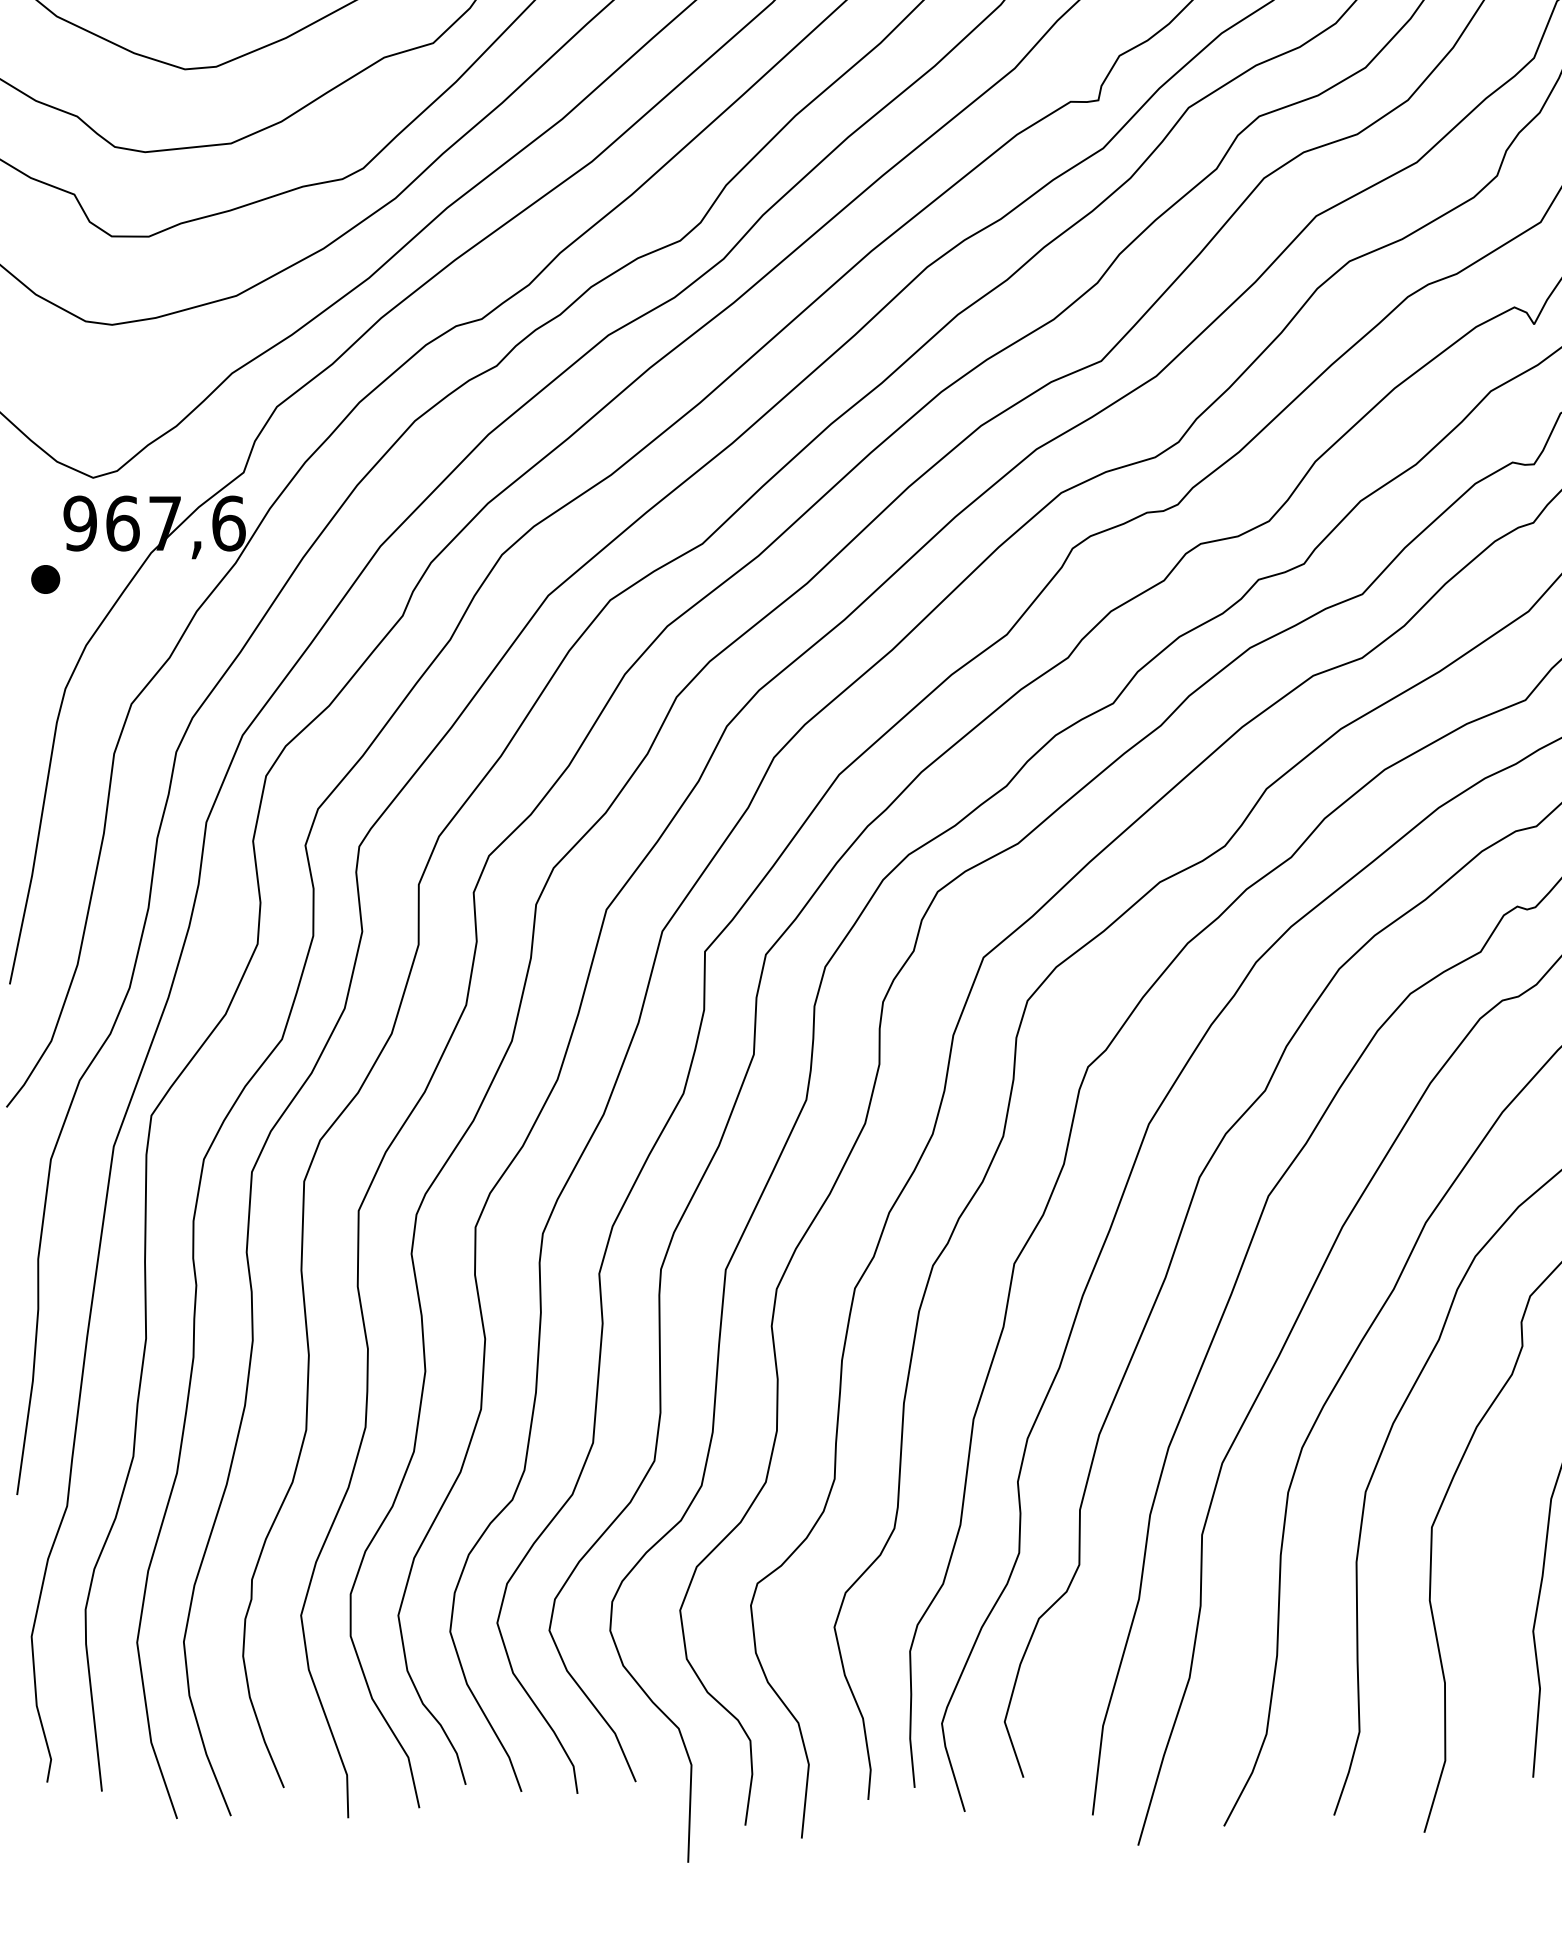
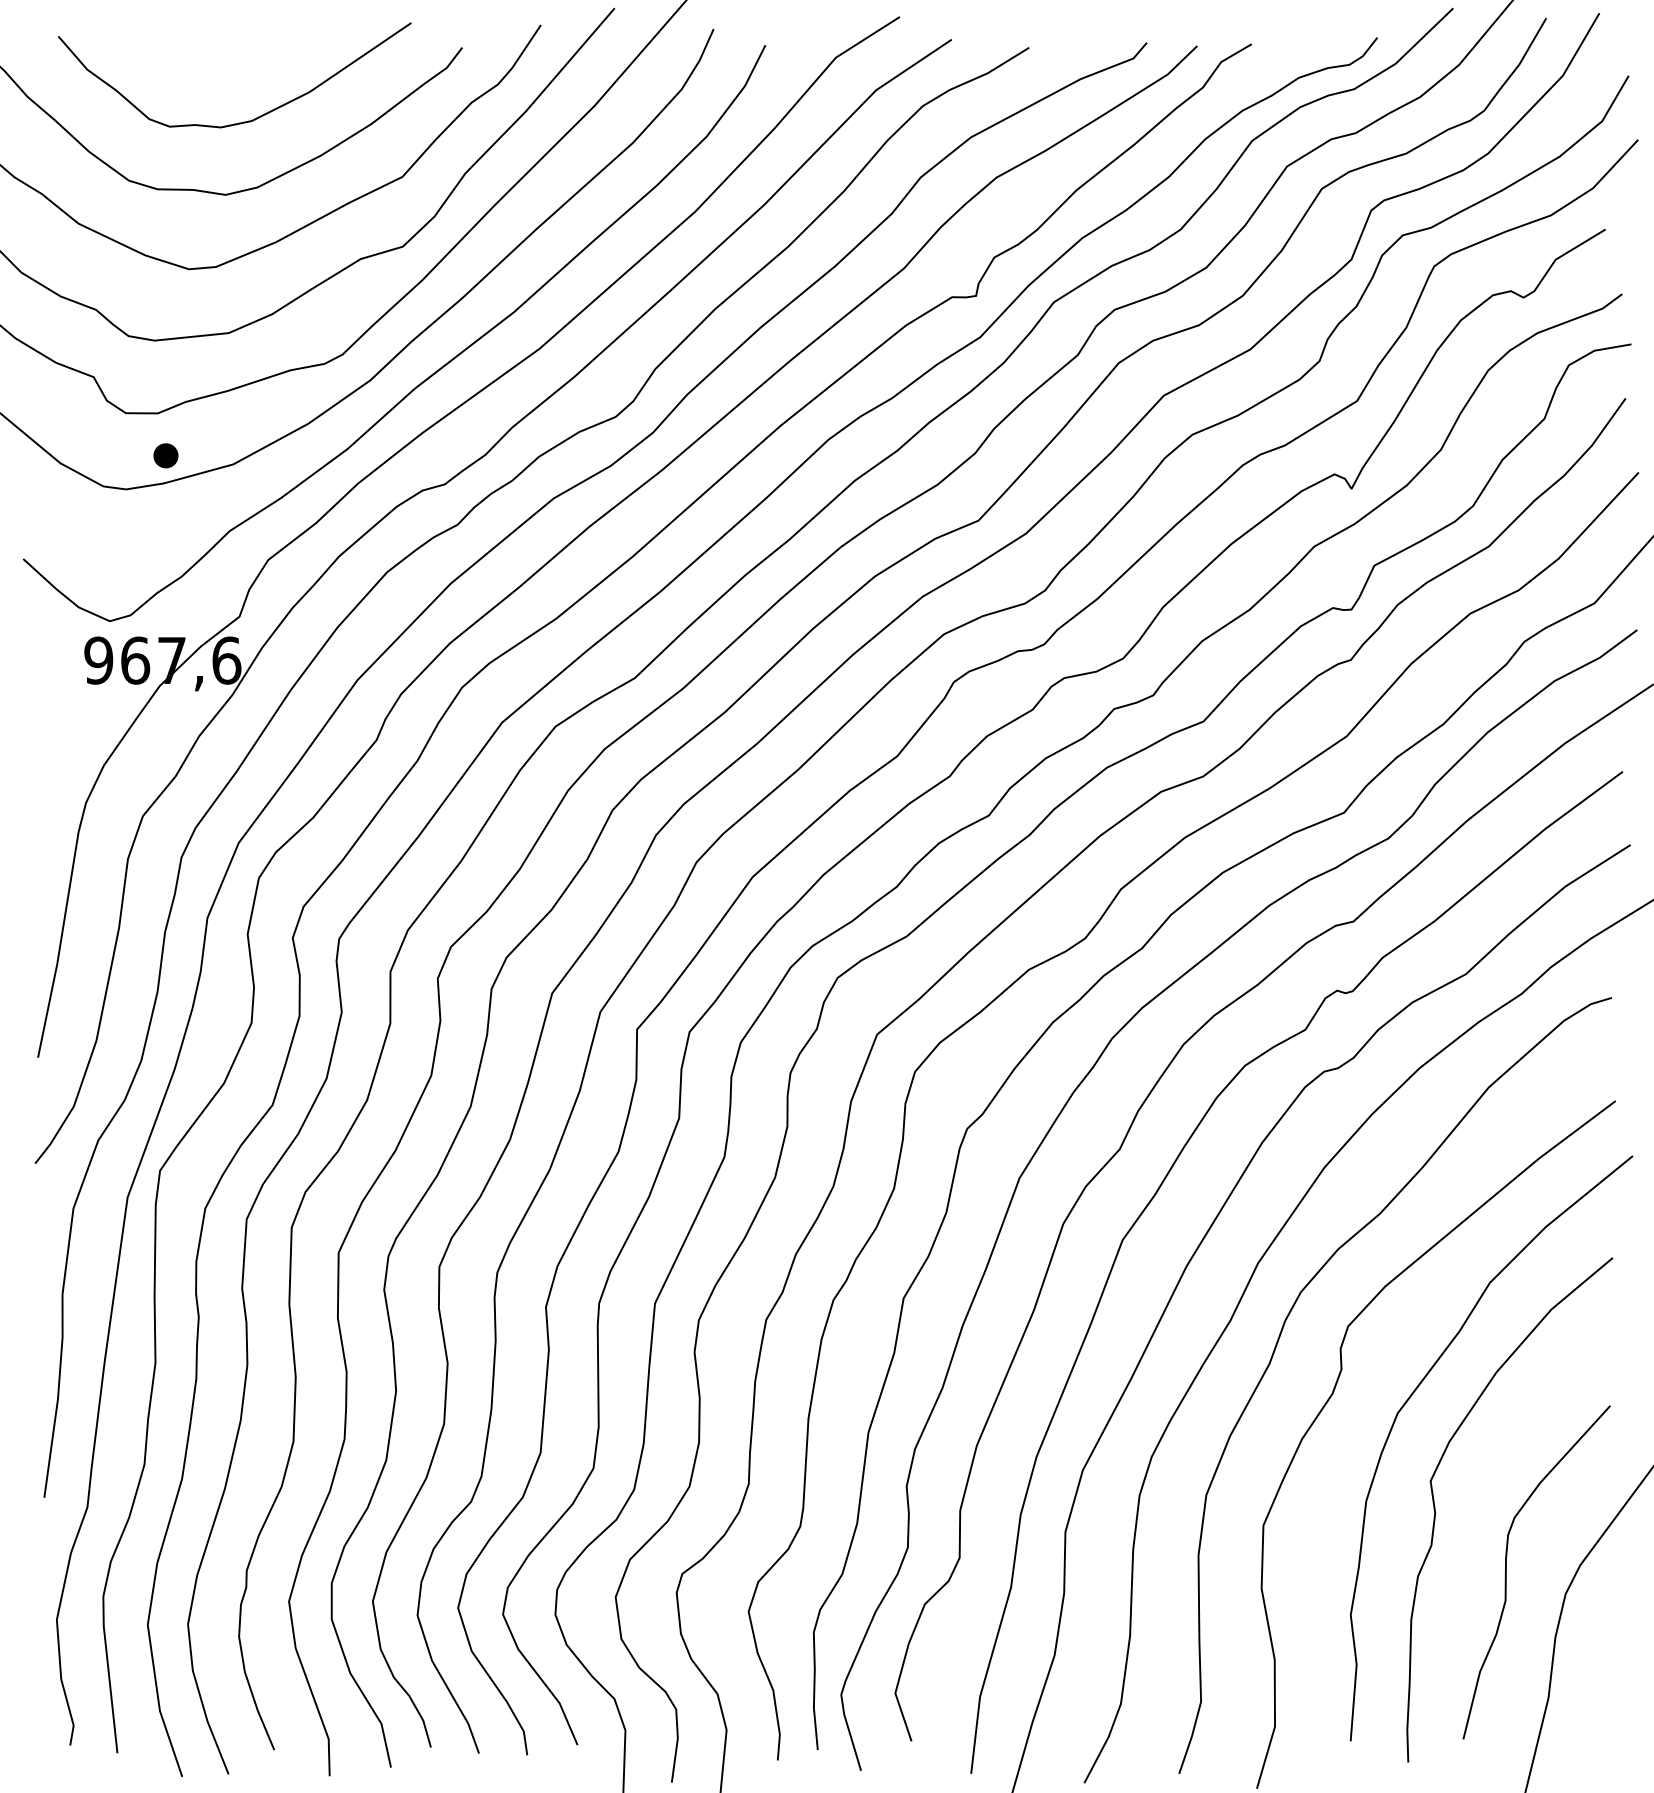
part: (45, 579) -> (165, 455), moved

